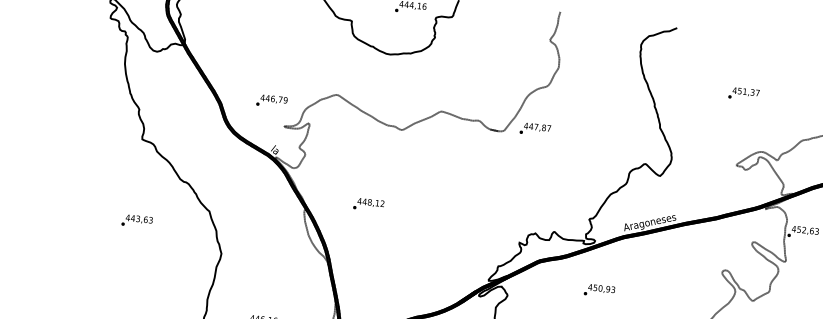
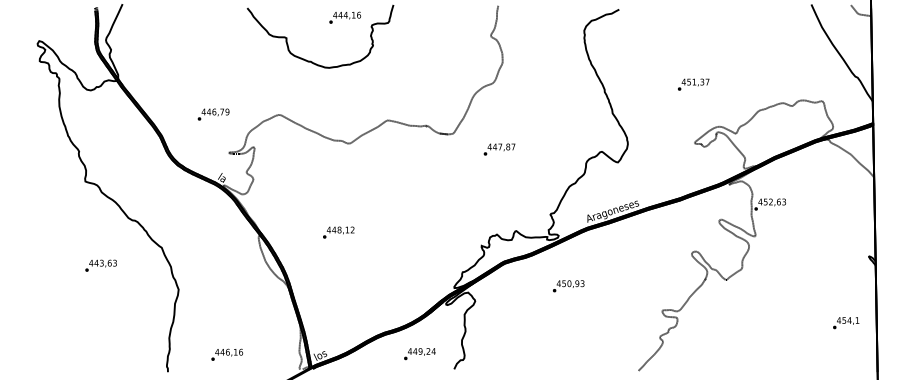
text: (743, 93) -> (693, 84), moved
text: (271, 101) -> (213, 114), moved
text: (535, 129) -> (499, 149), moved
text: (368, 204) -> (338, 232), moved
text: (136, 221) -> (100, 265), moved

